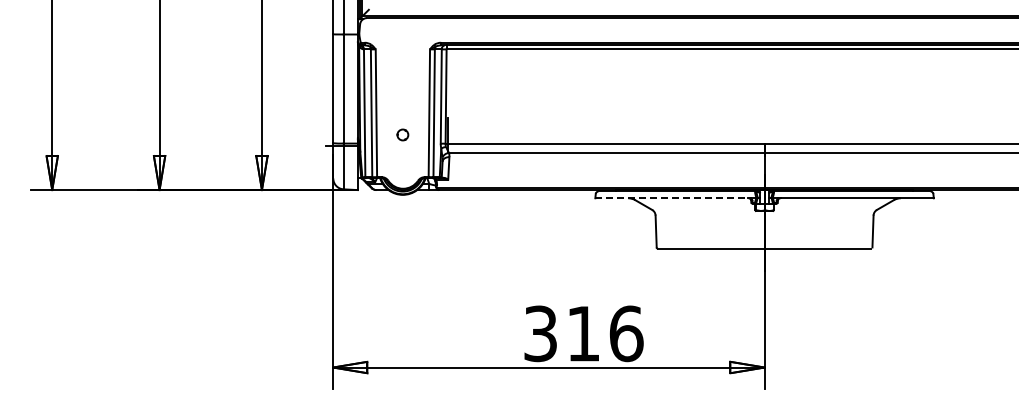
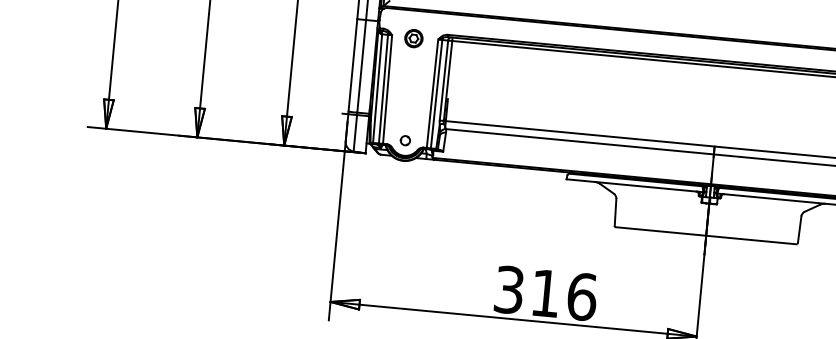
part: (401, 50) -> (413, 38), added
part: (402, 134) -> (405, 140), moved
line: (671, 198) -> (631, 185), dashed -> solid

